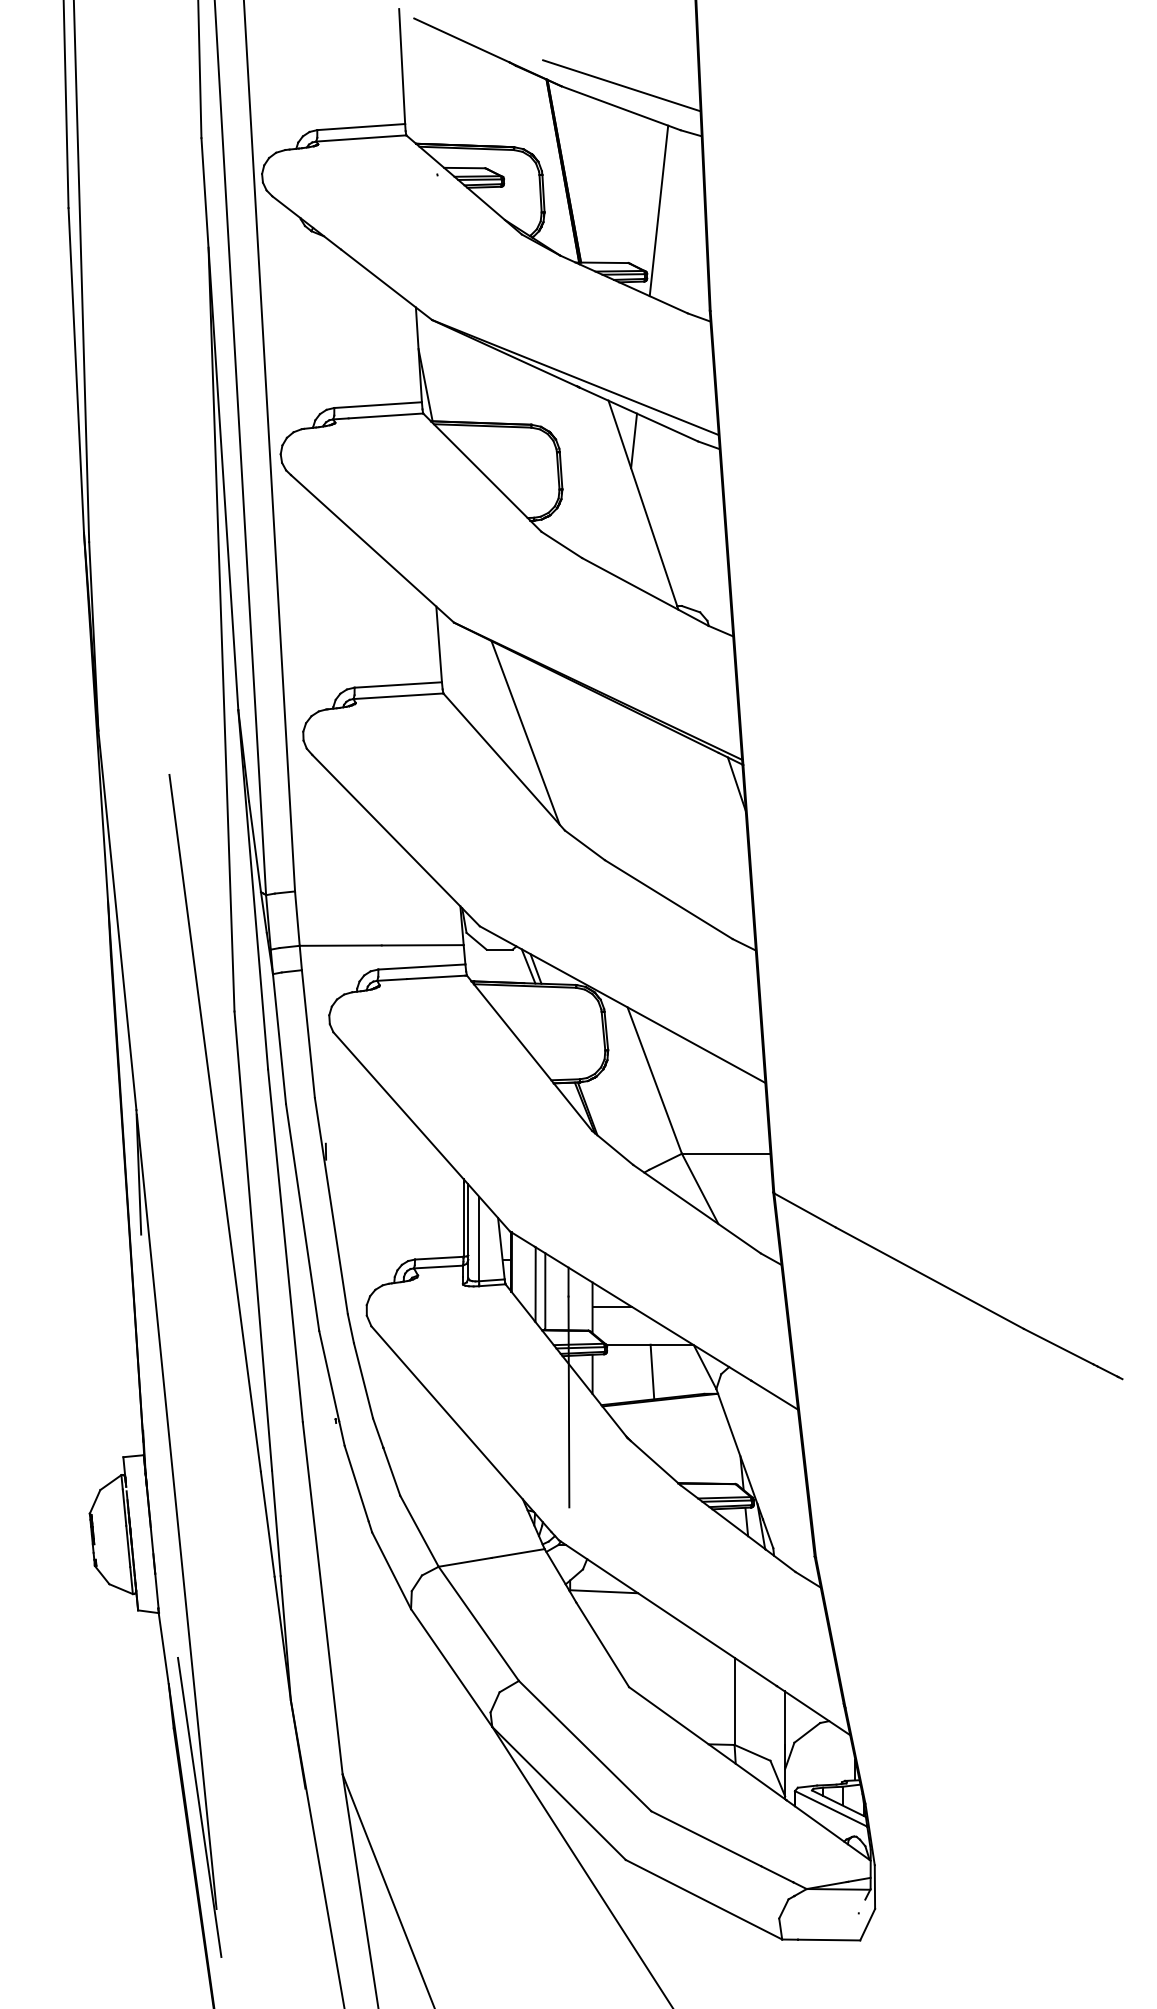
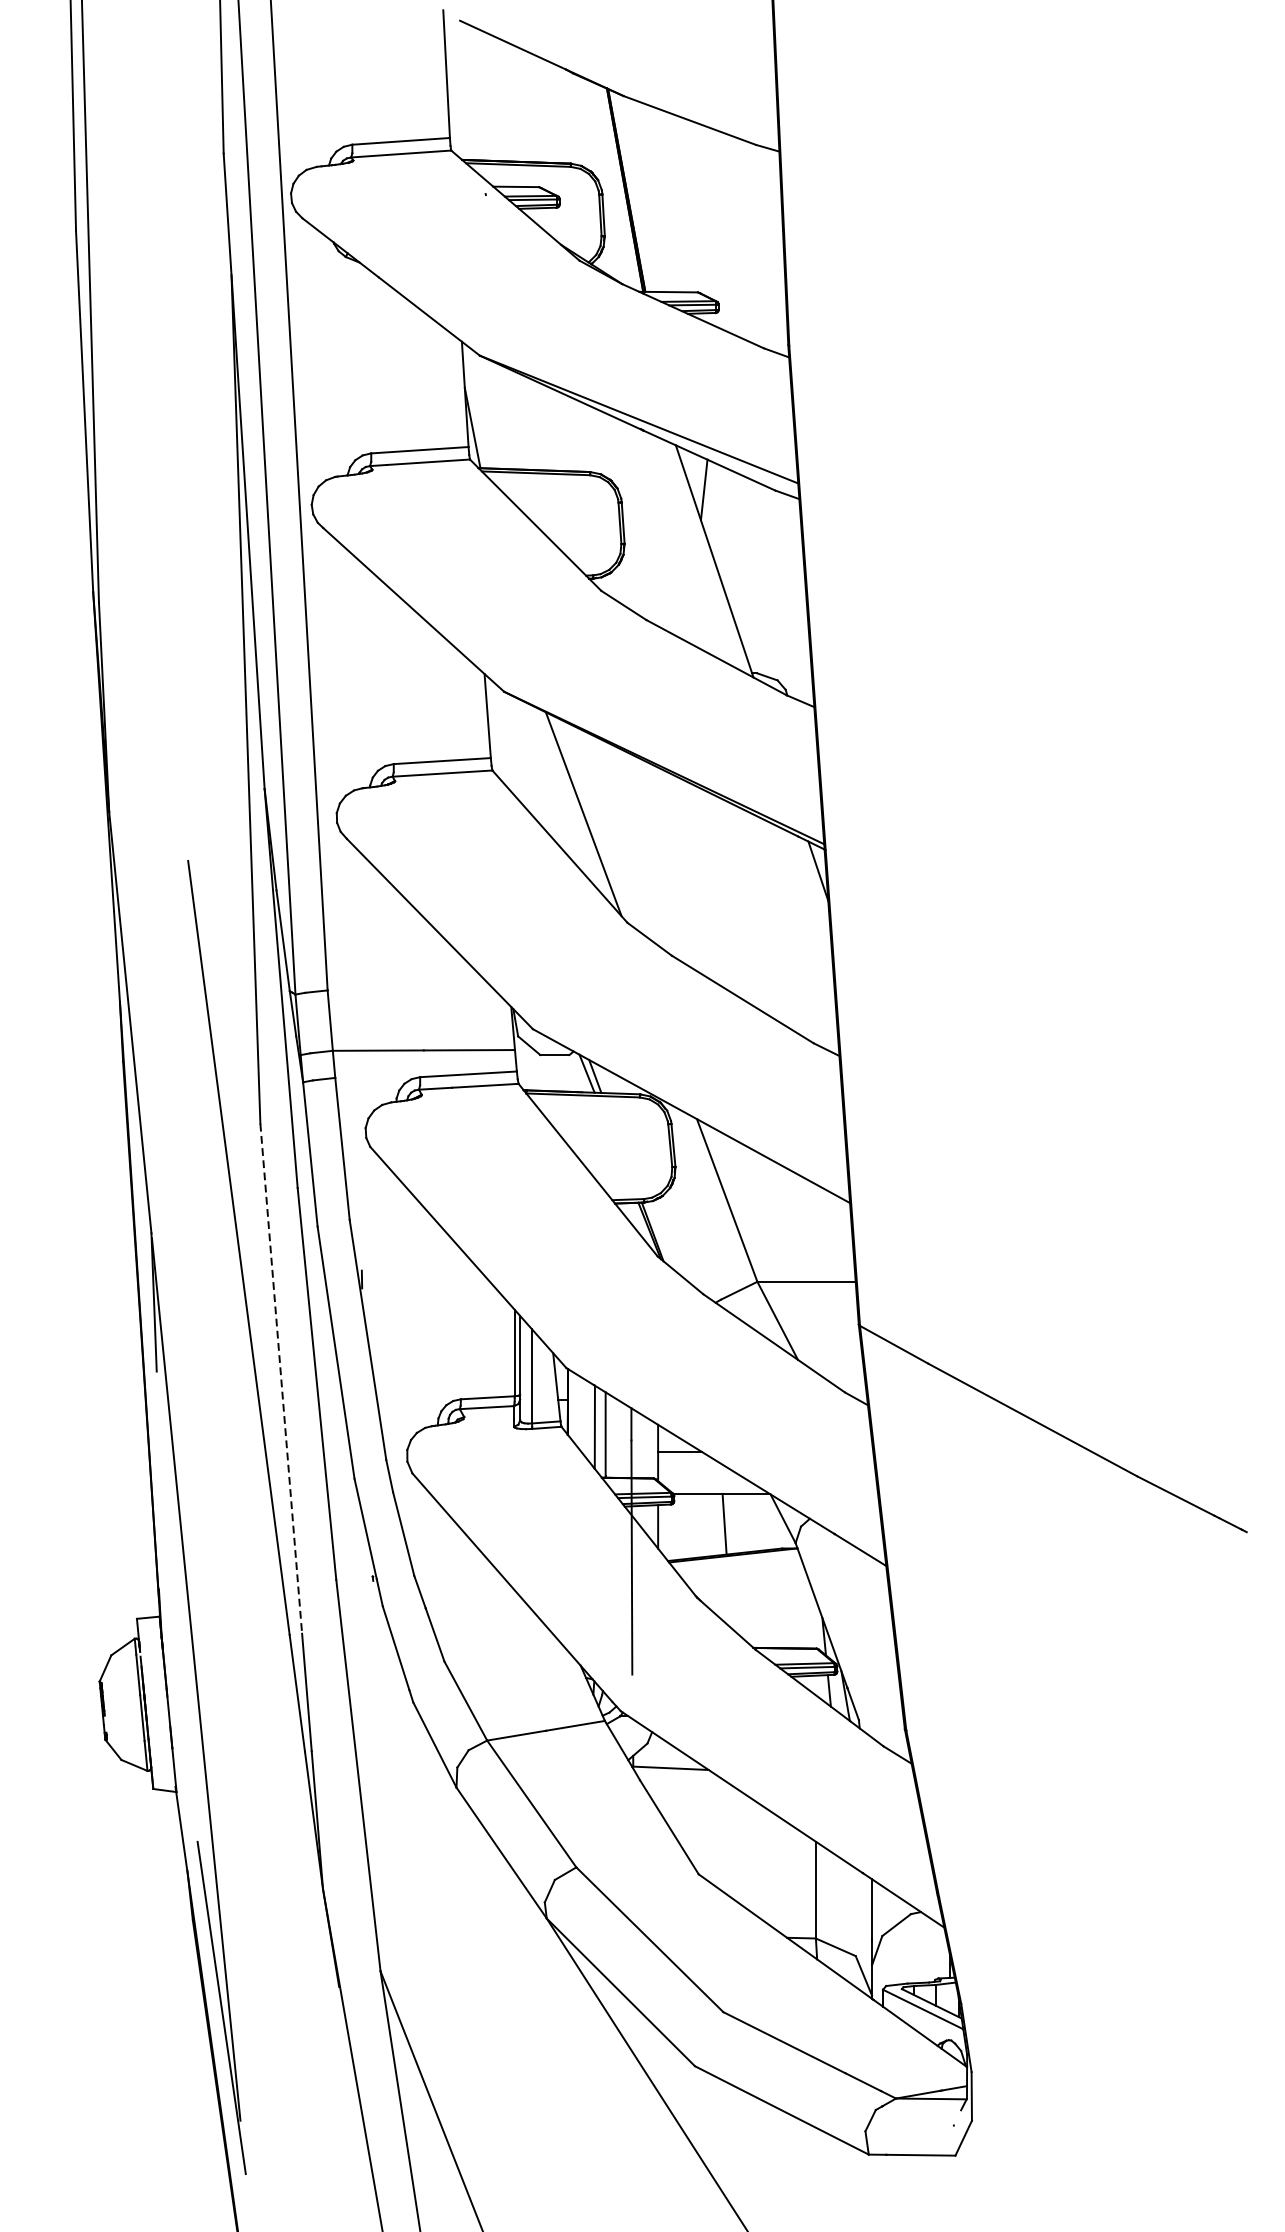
line: (621, 85) -> (690, 95), removed
line: (658, 210) -> (731, 234), removed
line: (253, 1241) -> (281, 1379), solid -> dashed

